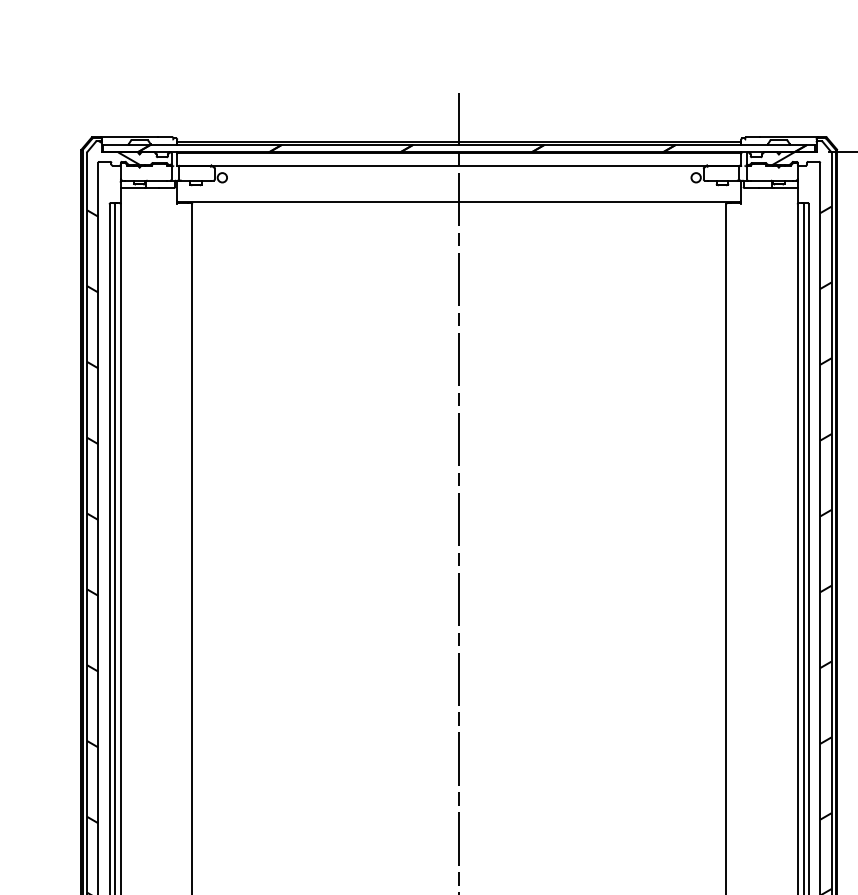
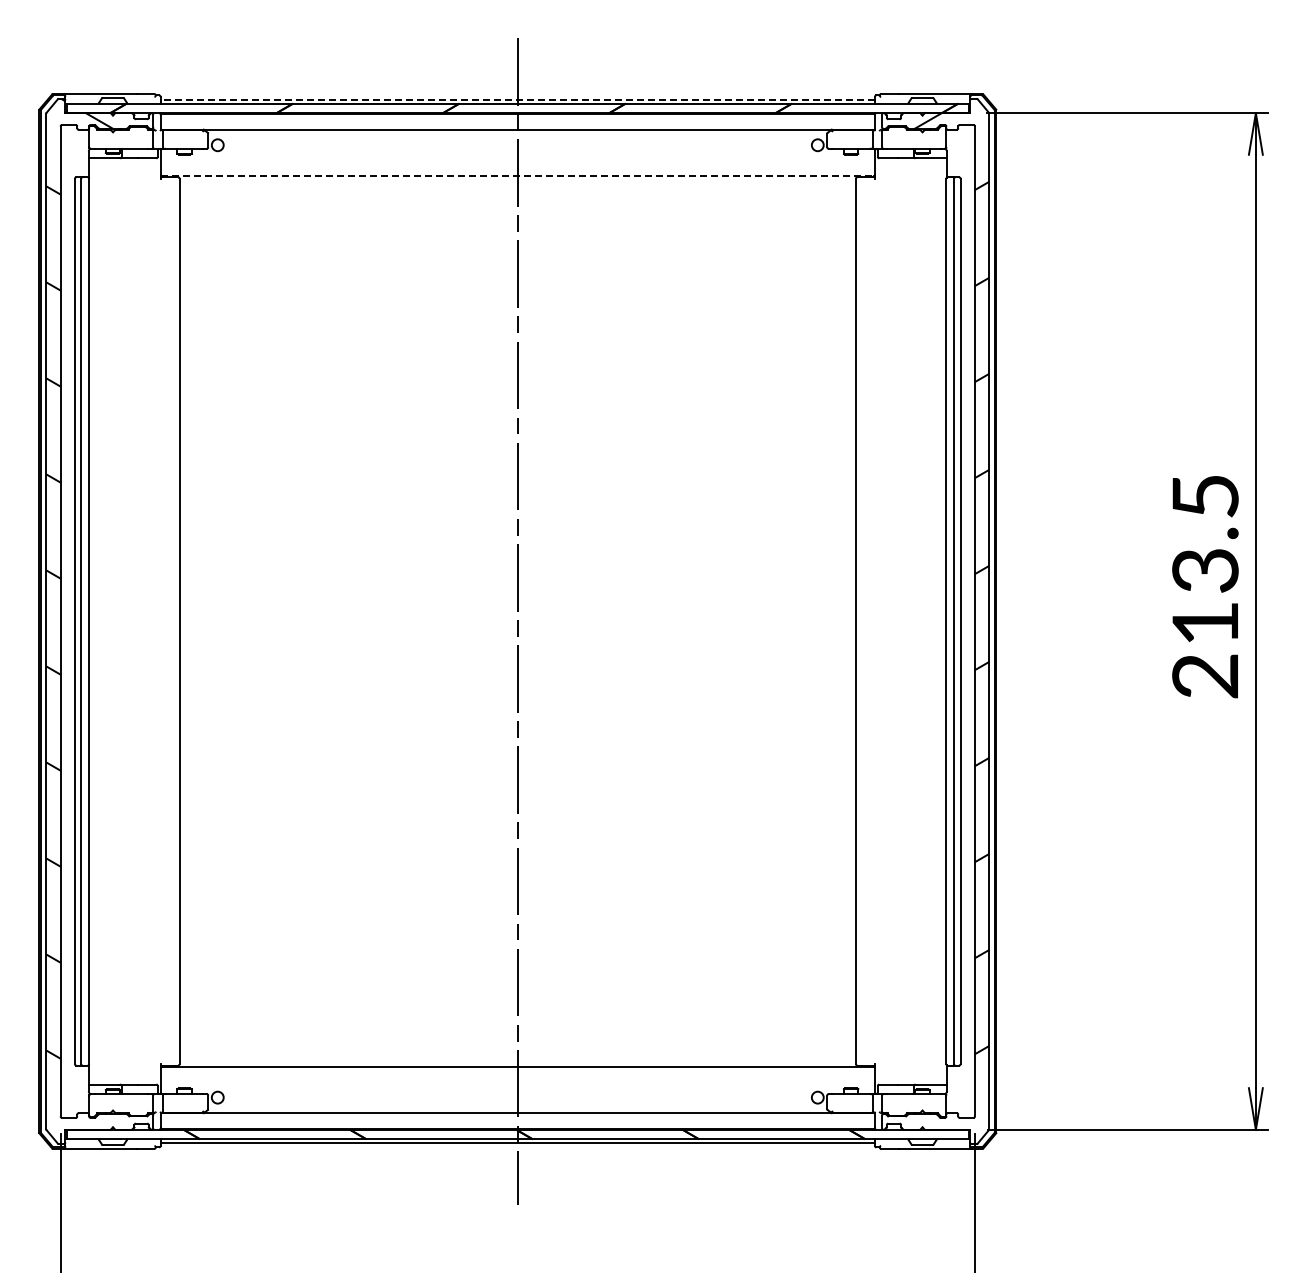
line: (459, 141) -> (517, 99), solid -> dashed
line: (459, 201) -> (518, 175), solid -> dashed

